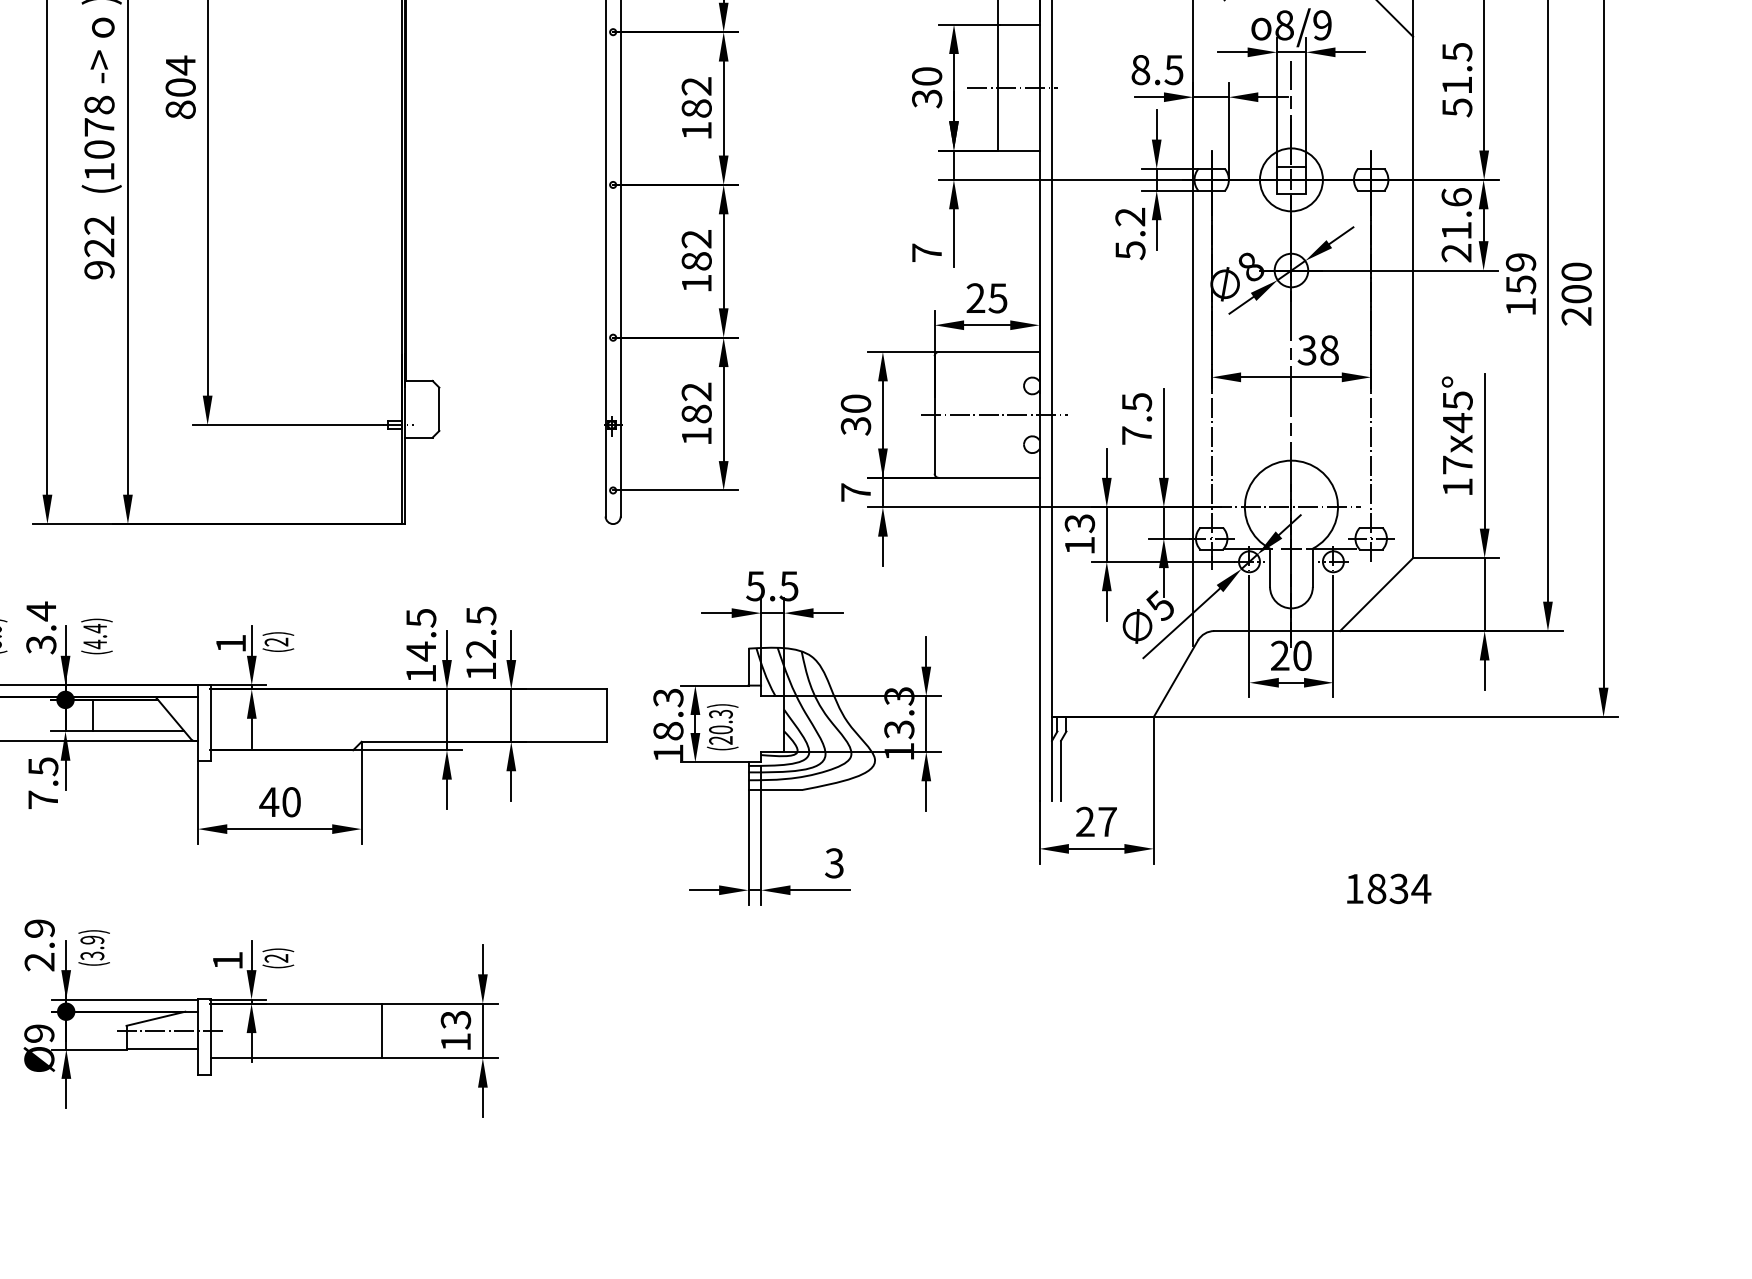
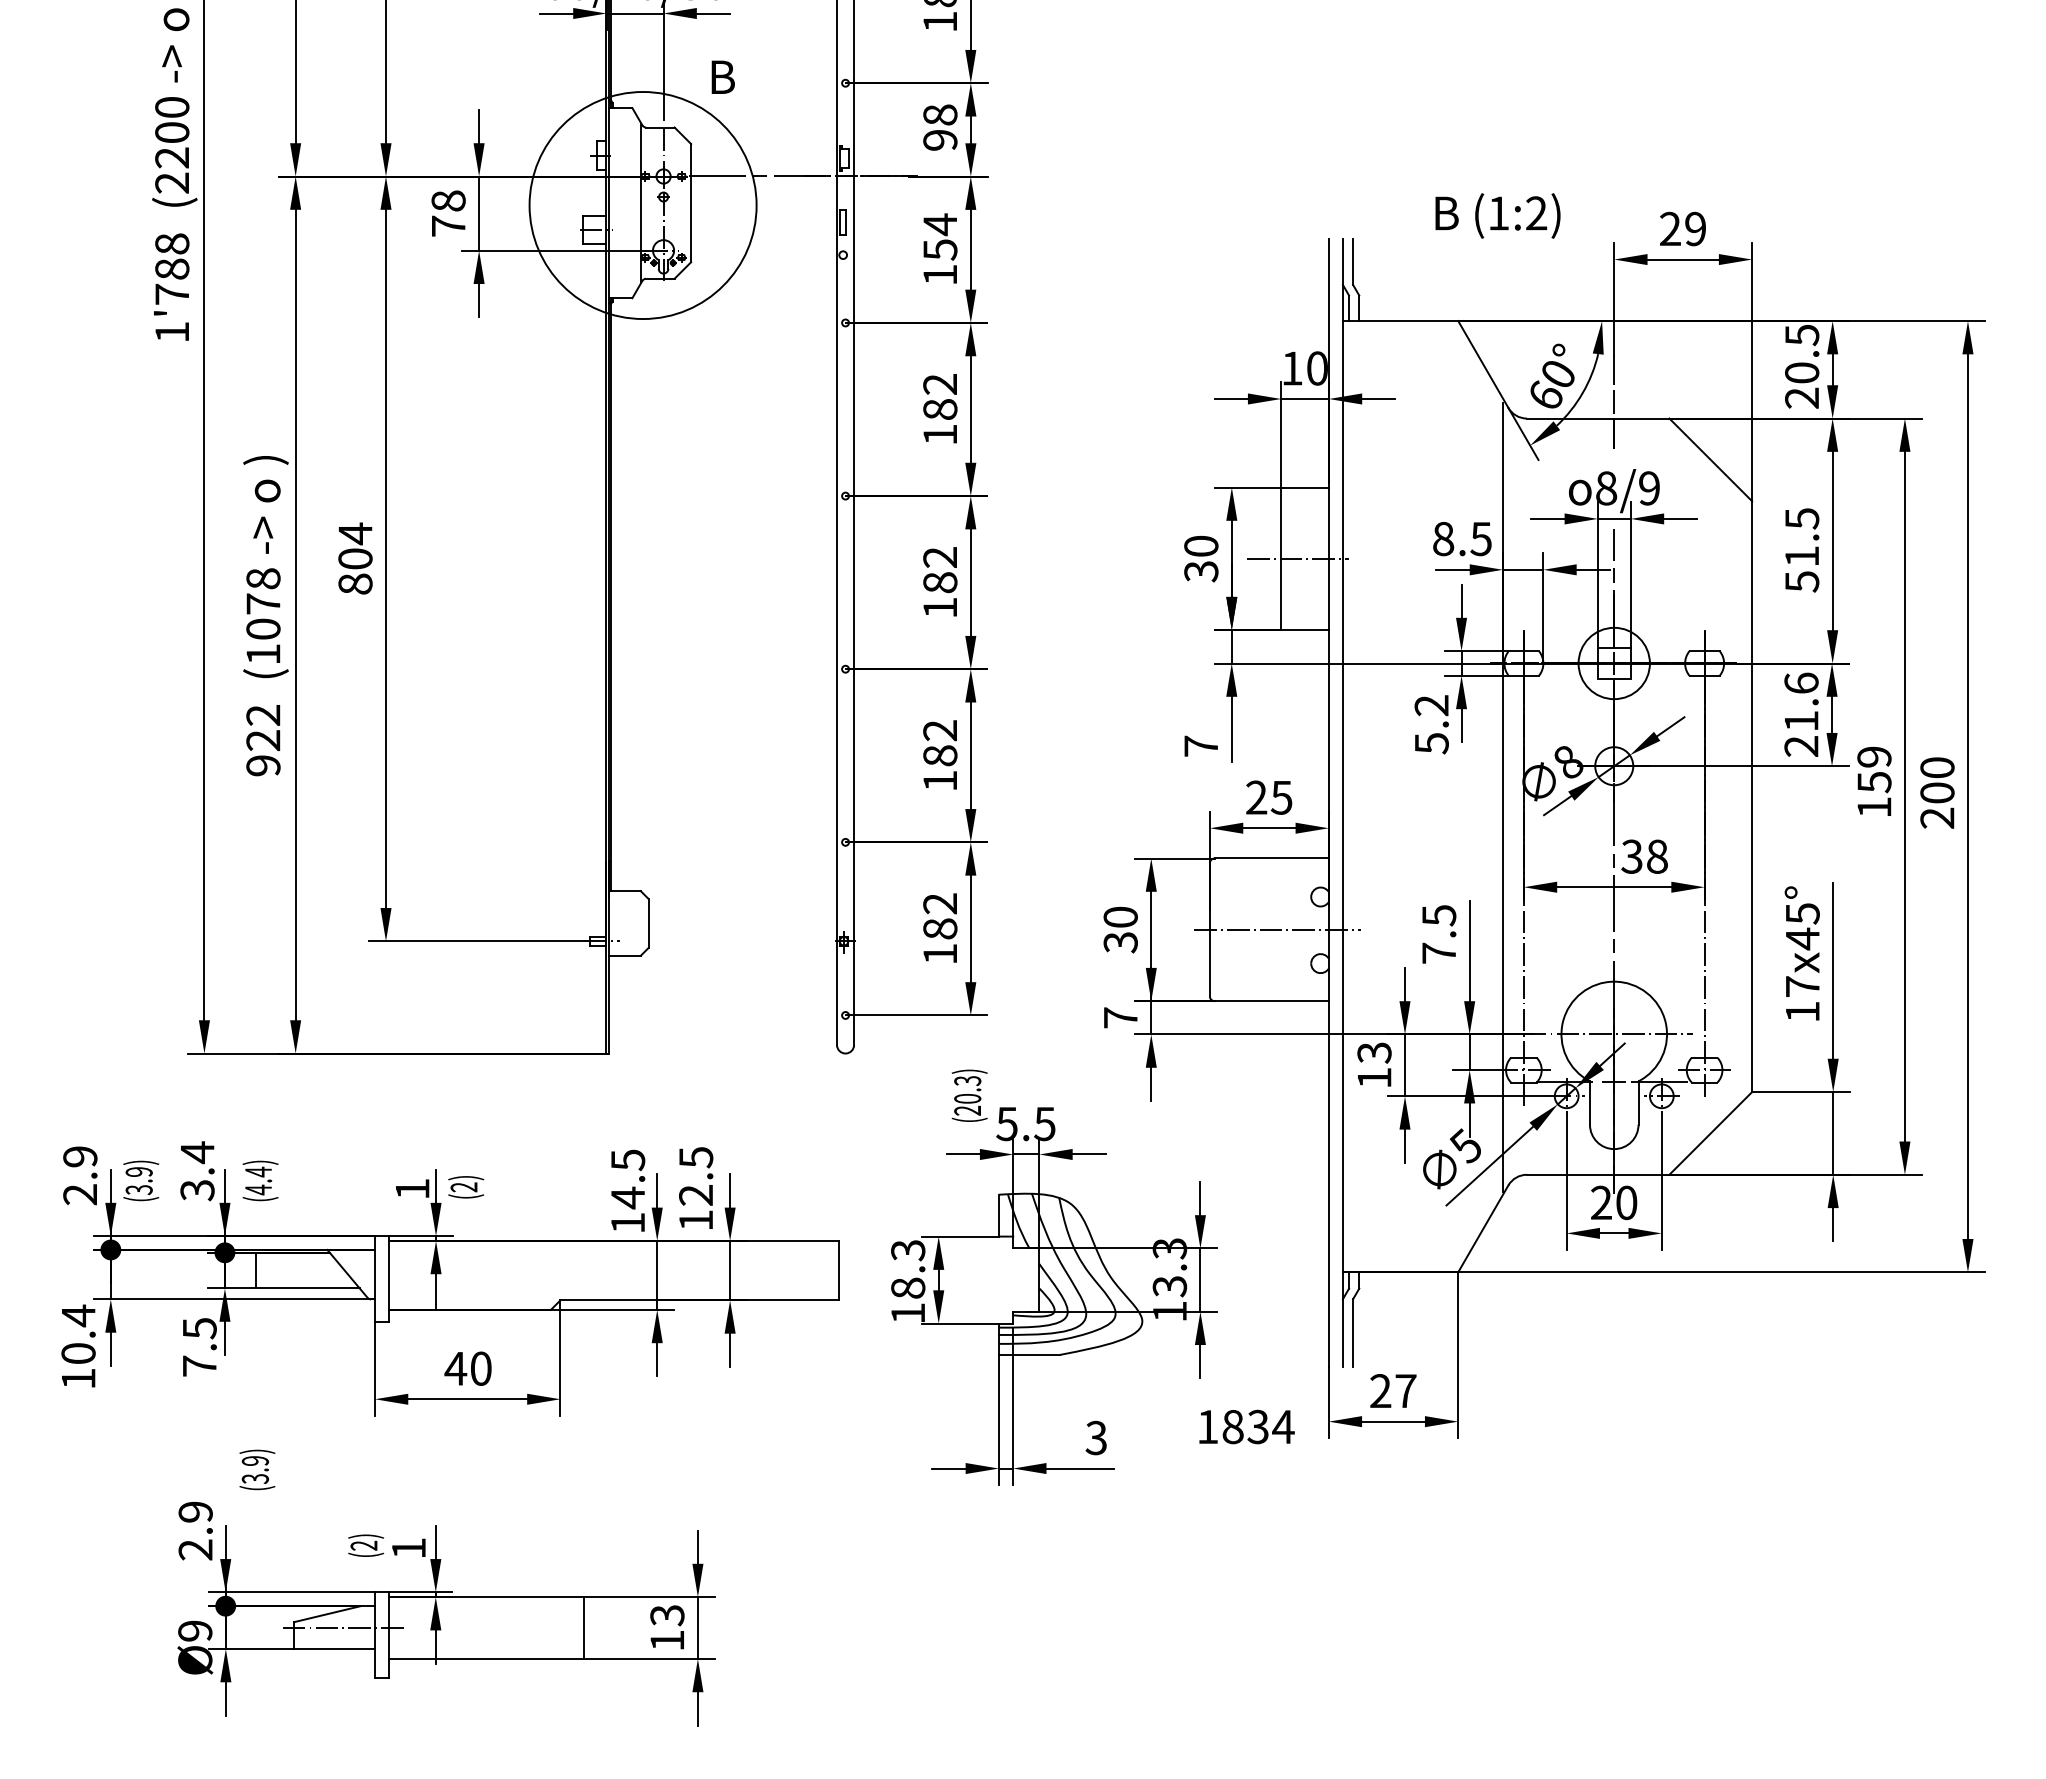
text: (722, 726) -> (969, 1095), moved
text: (1388, 888) -> (1246, 1426), moved
text: (94, 947) -> (257, 1469), moved
text: (278, 958) -> (366, 1545), moved

